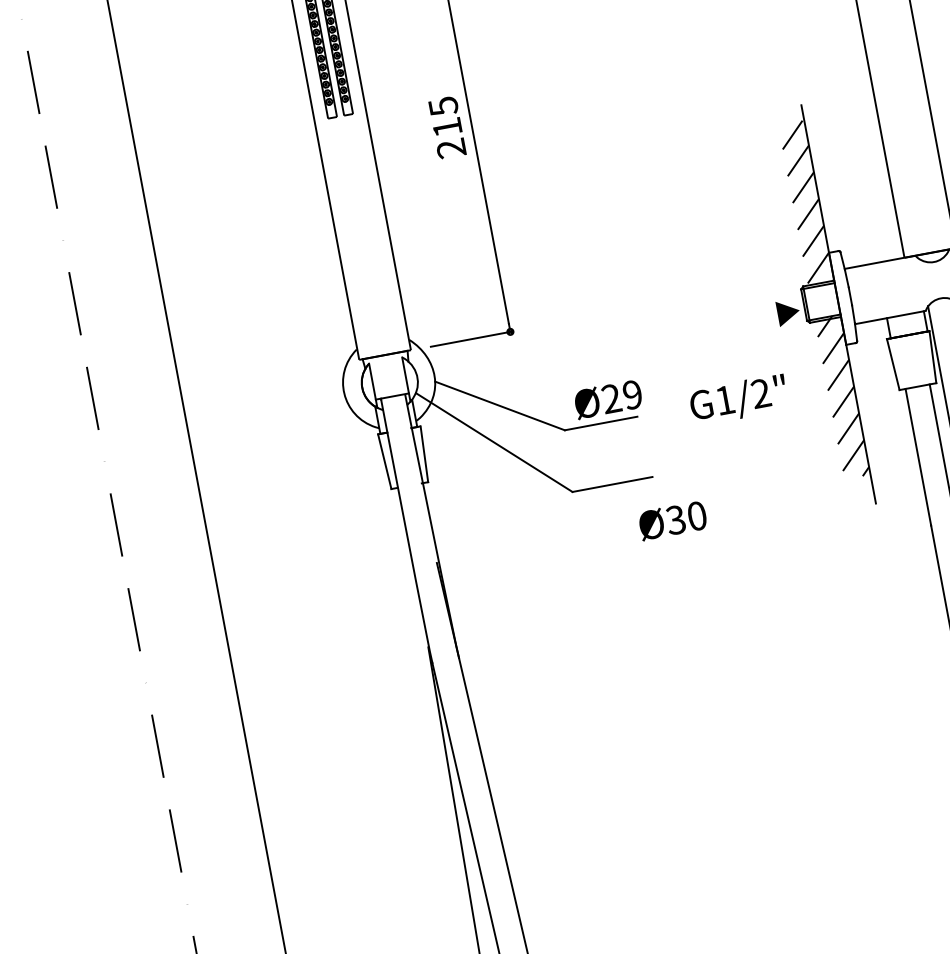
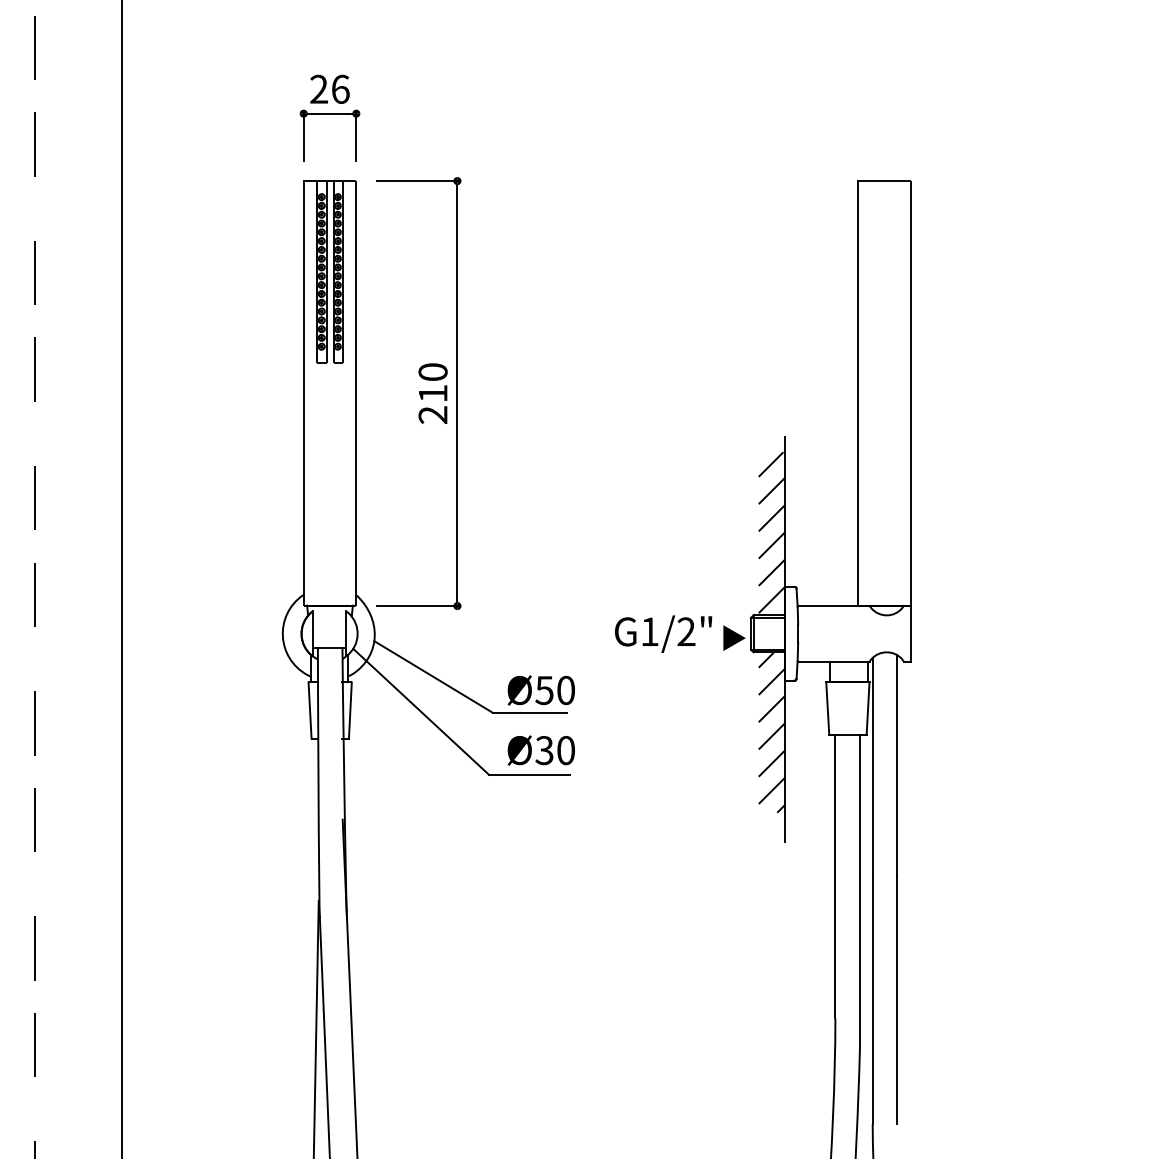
text: (442, 106) -> (432, 372), 215 -> 210
text: (621, 397) -> (554, 690), Ø29 -> Ø50
text: (738, 399) -> (663, 633), moved
text: (671, 520) -> (540, 750), moved

